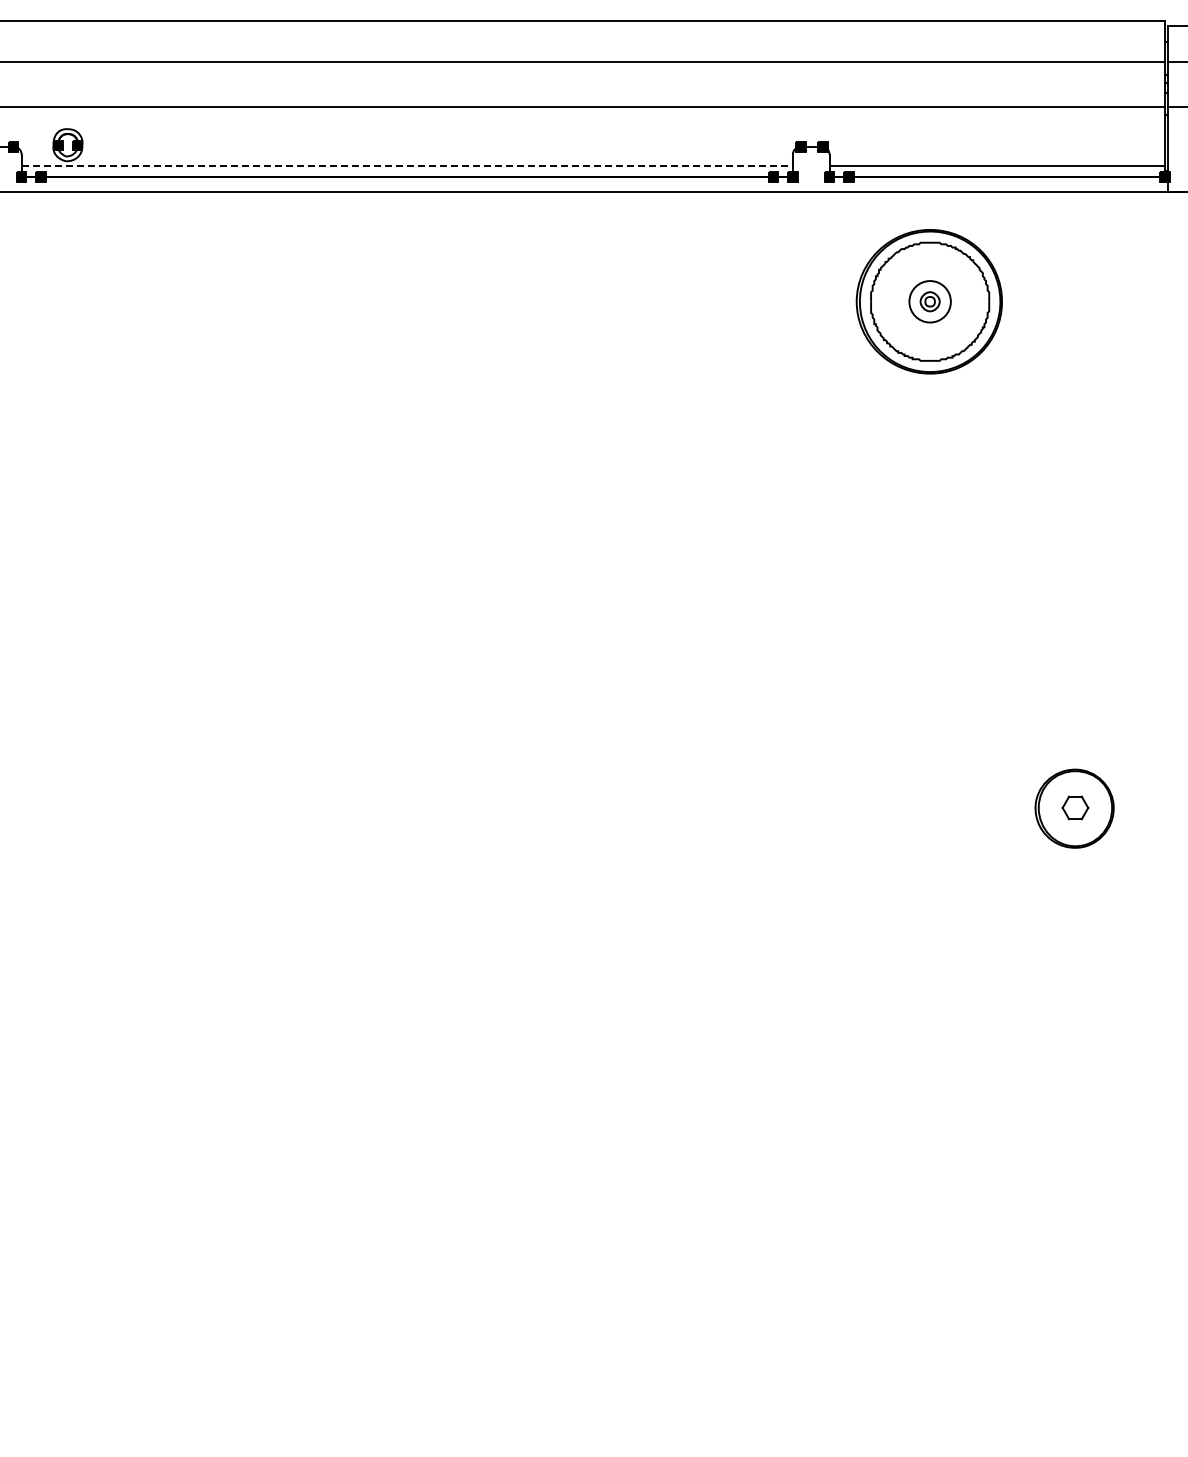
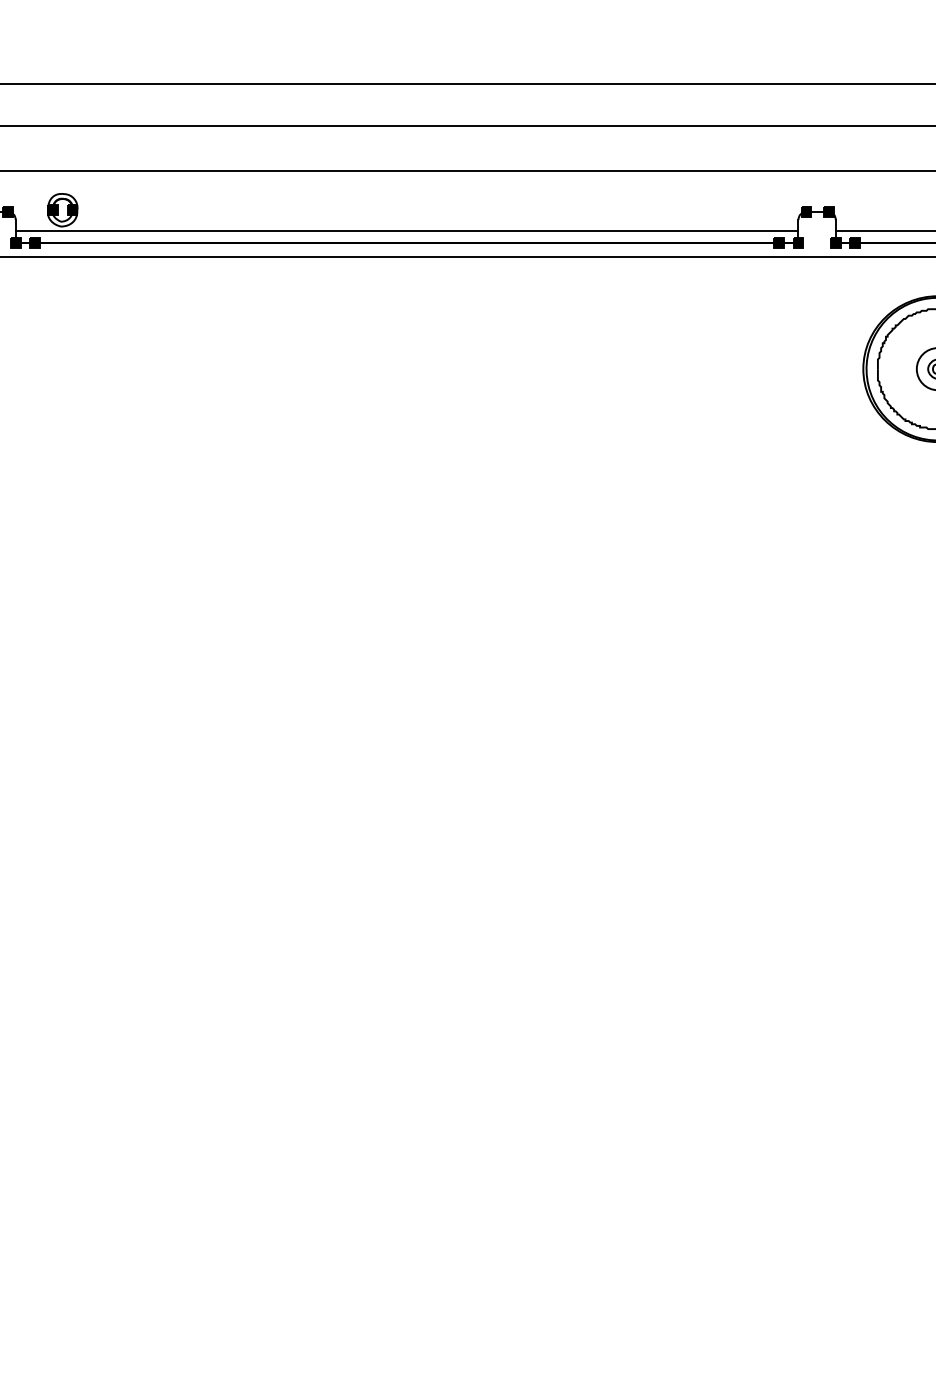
line: (407, 166) -> (407, 231), dashed -> solid

